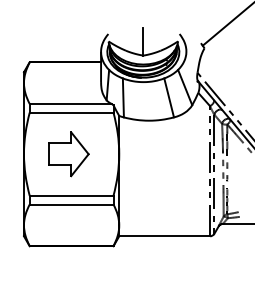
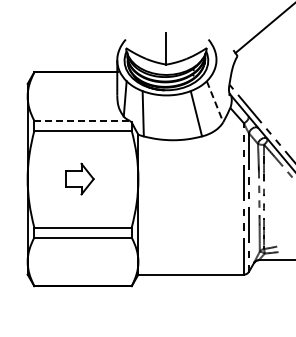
line: (185, 88) -> (215, 102), solid -> dashed
line: (71, 103) -> (82, 120), solid -> dashed
part: (68, 153) -> (79, 178), size x0.6

